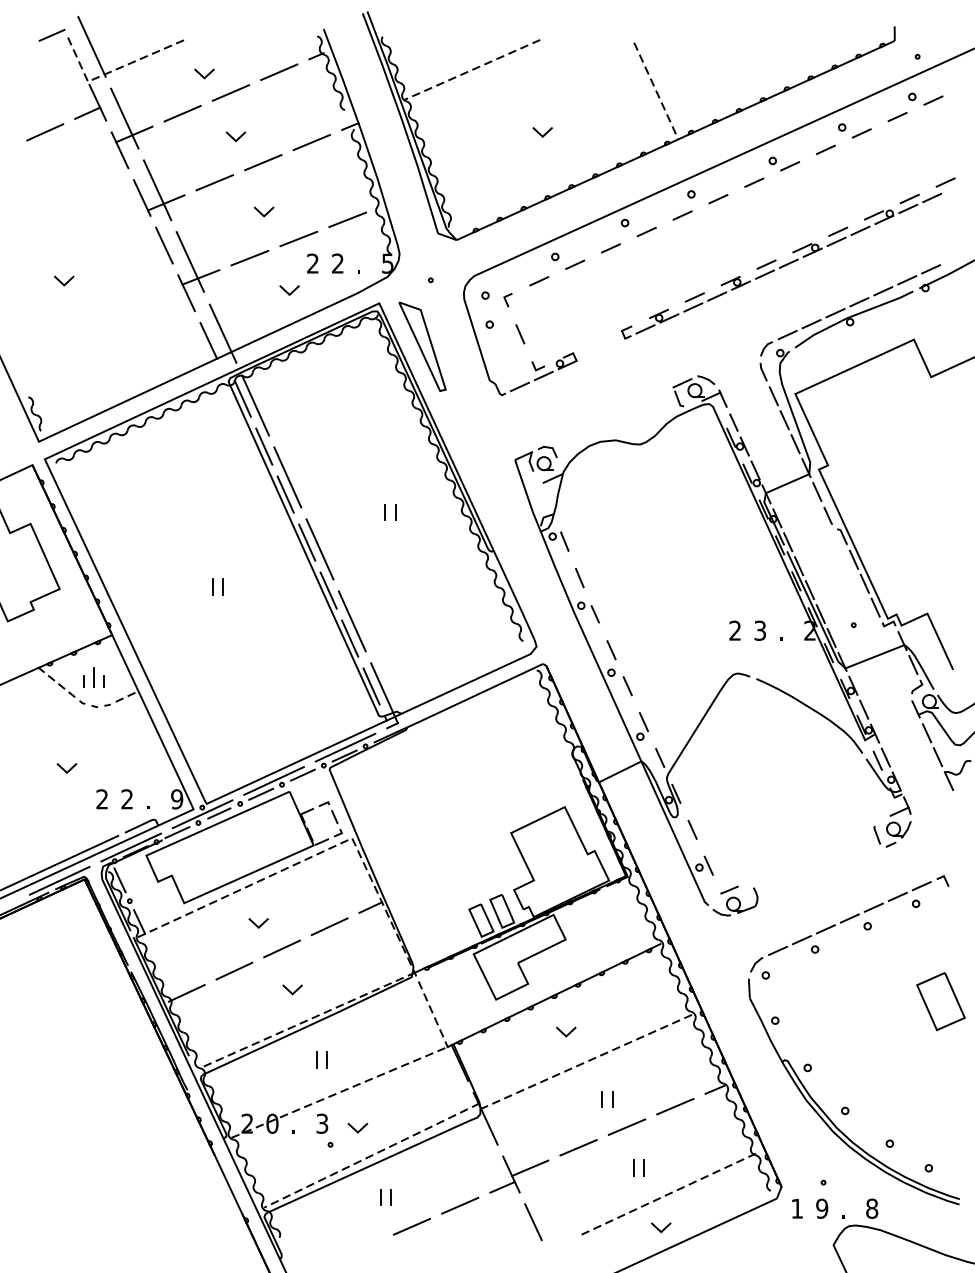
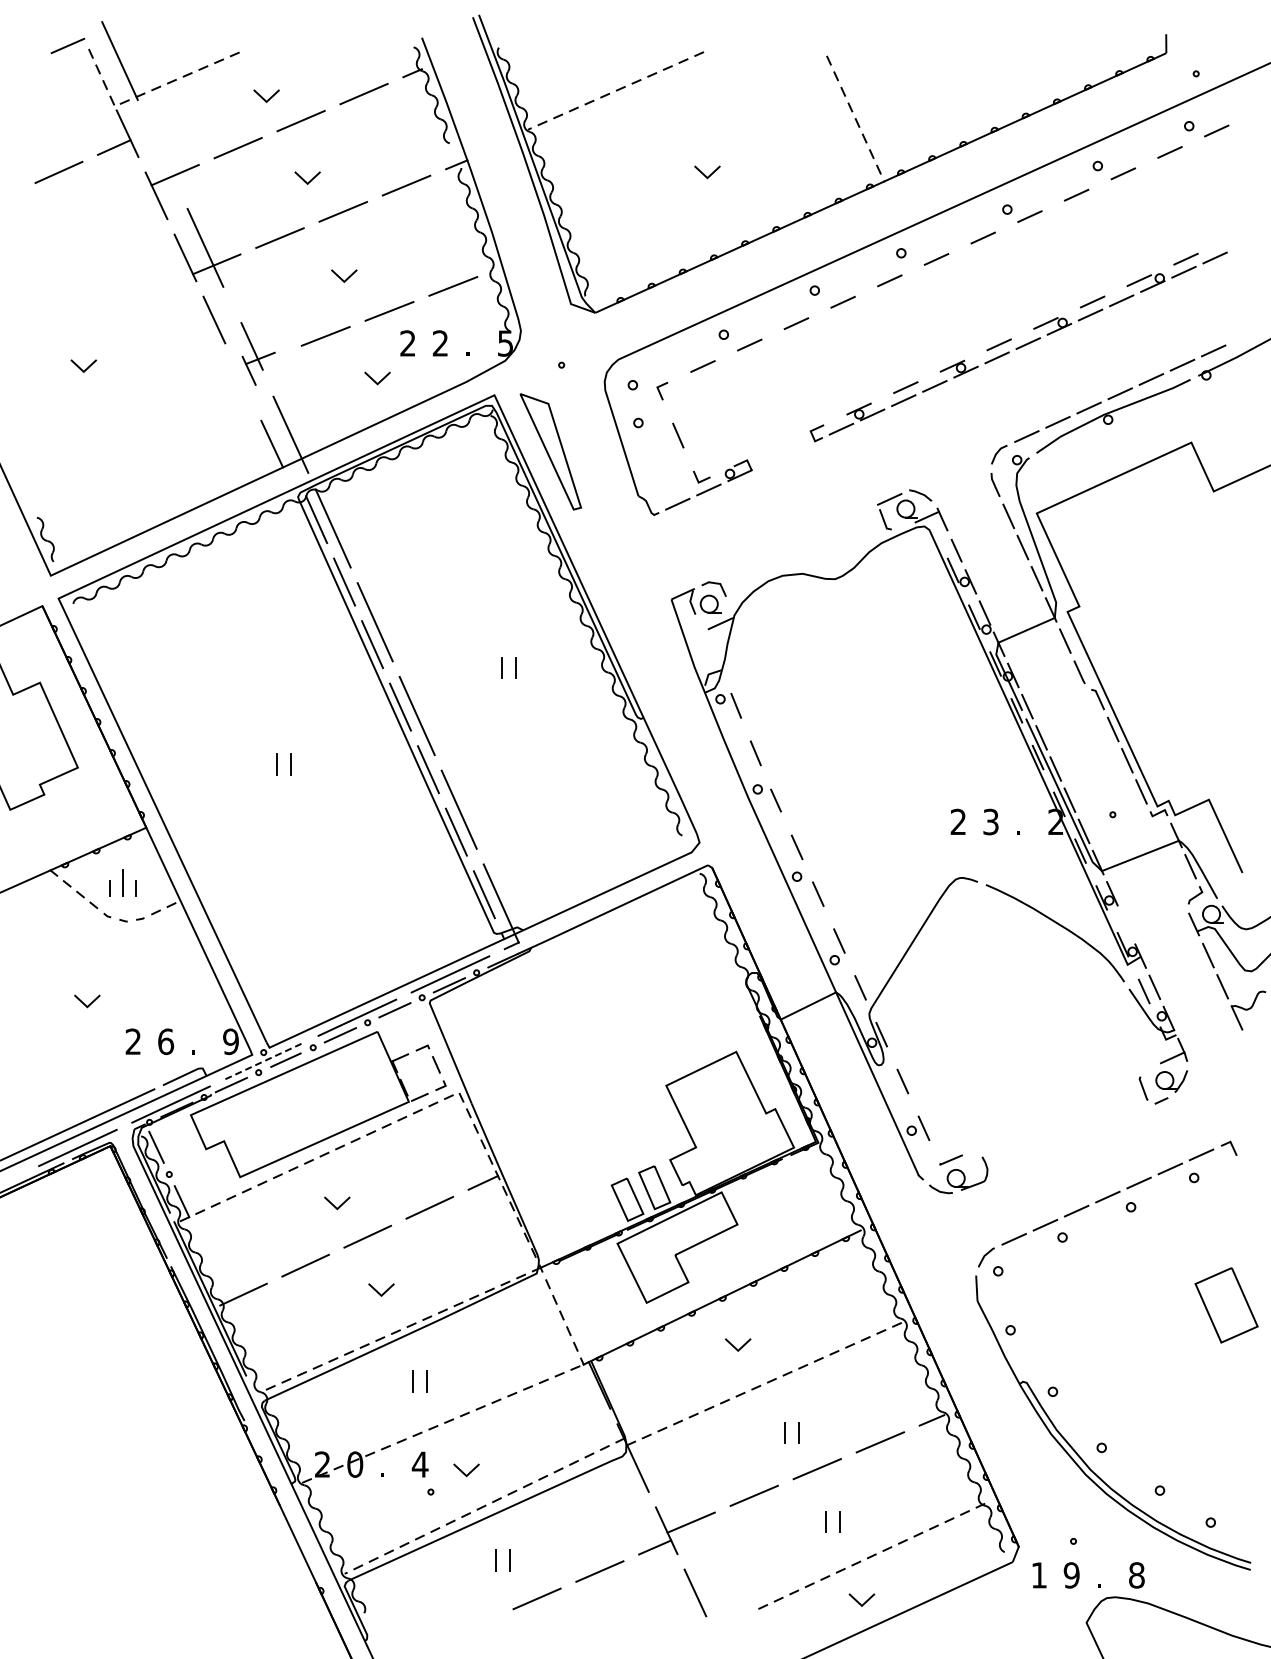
line: (124, 118) -> (162, 154), removed
line: (945, 182) -> (1232, 237), removed
part: (197, 271) -> (257, 353), size x0.6
line: (864, 709) -> (1126, 924), removed
text: (127, 799) -> (166, 1041), 2 -> 6
line: (202, 814) -> (264, 1061), solid -> dashed
text: (321, 1123) -> (419, 1464), 3 -> 4

